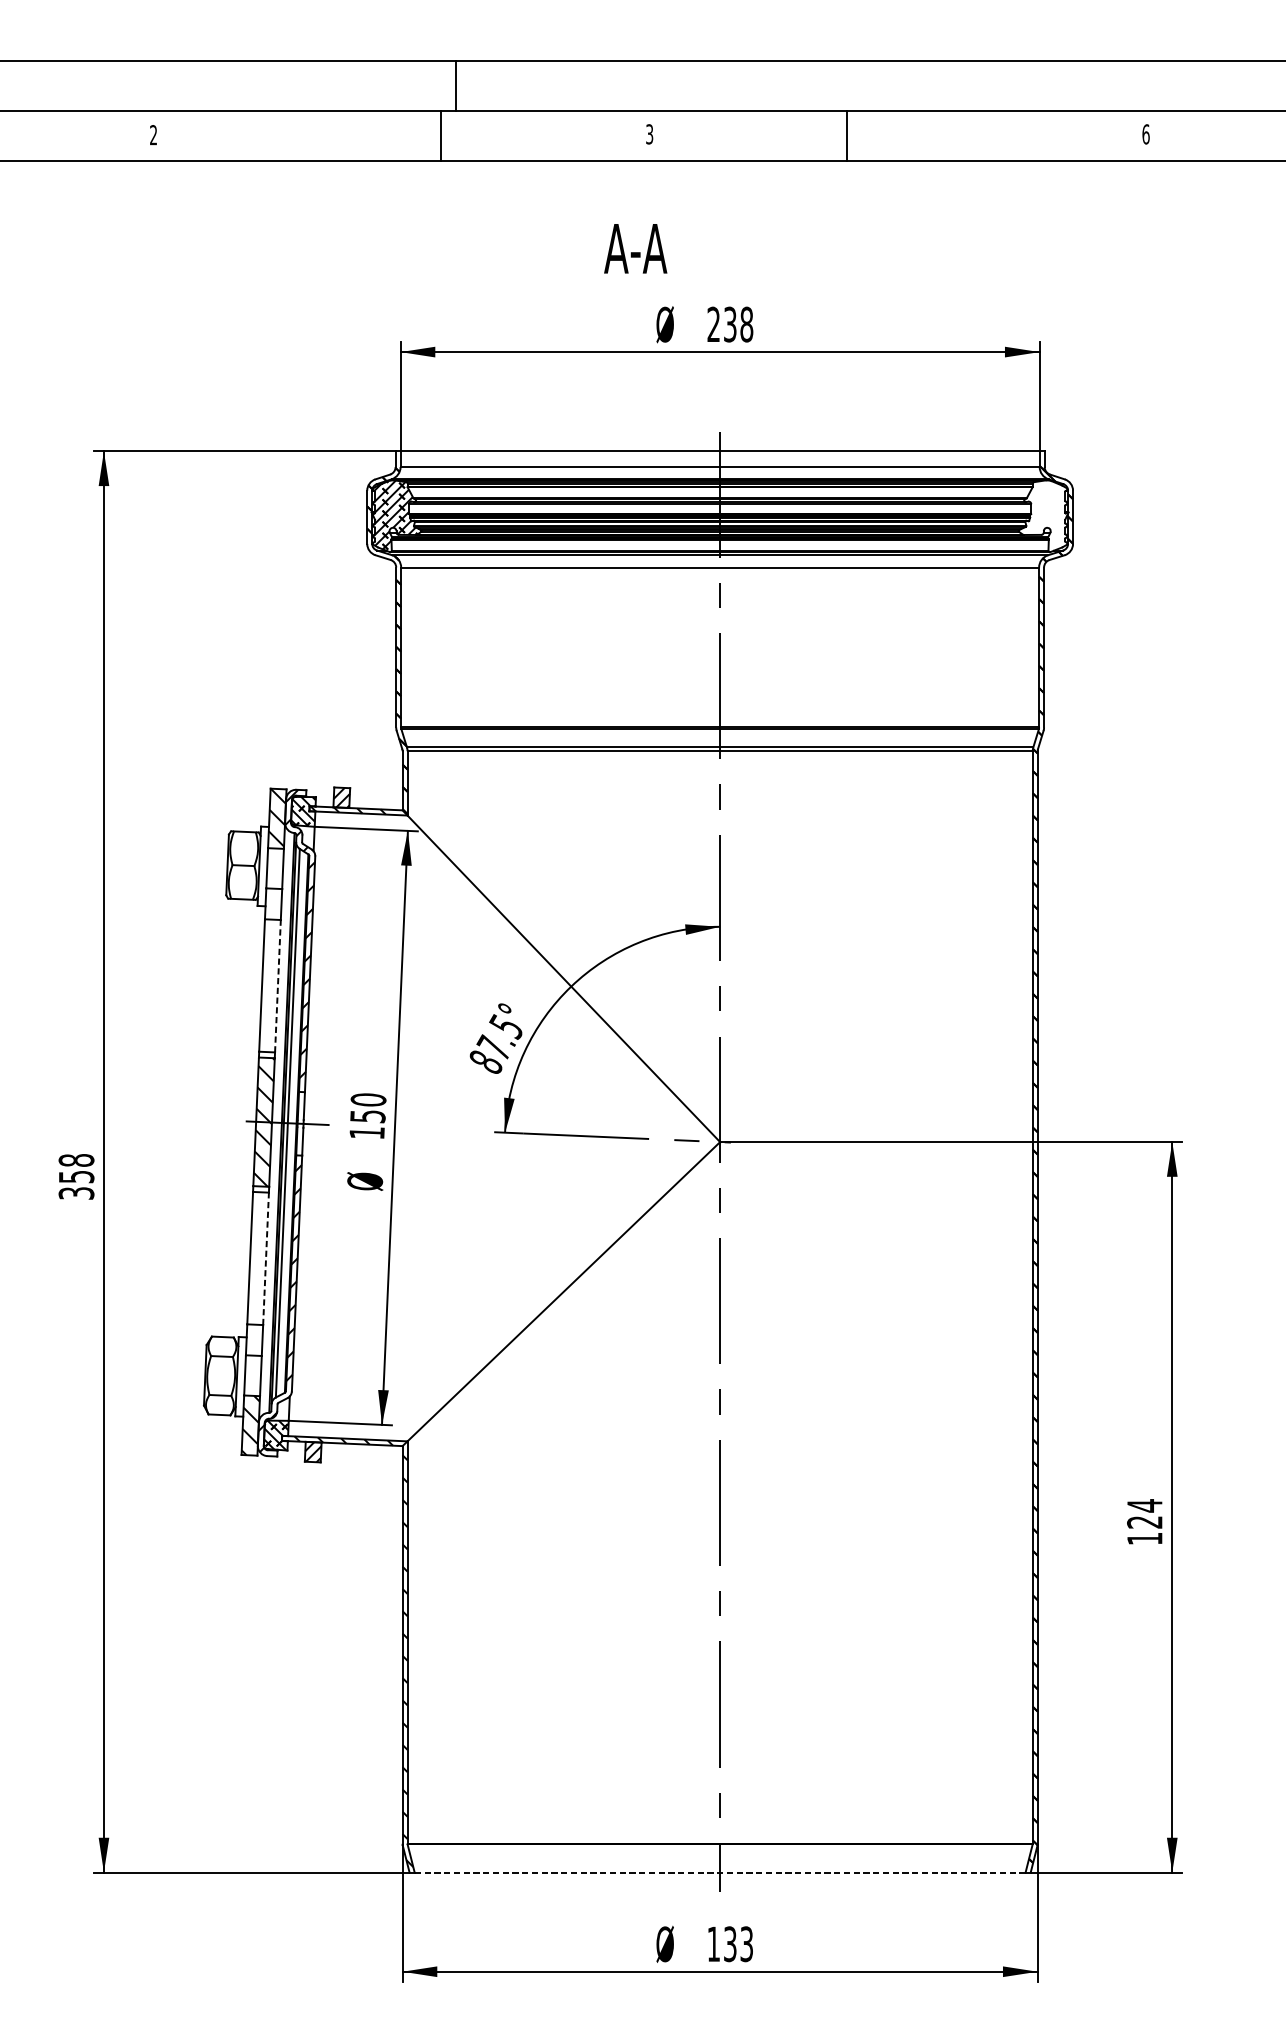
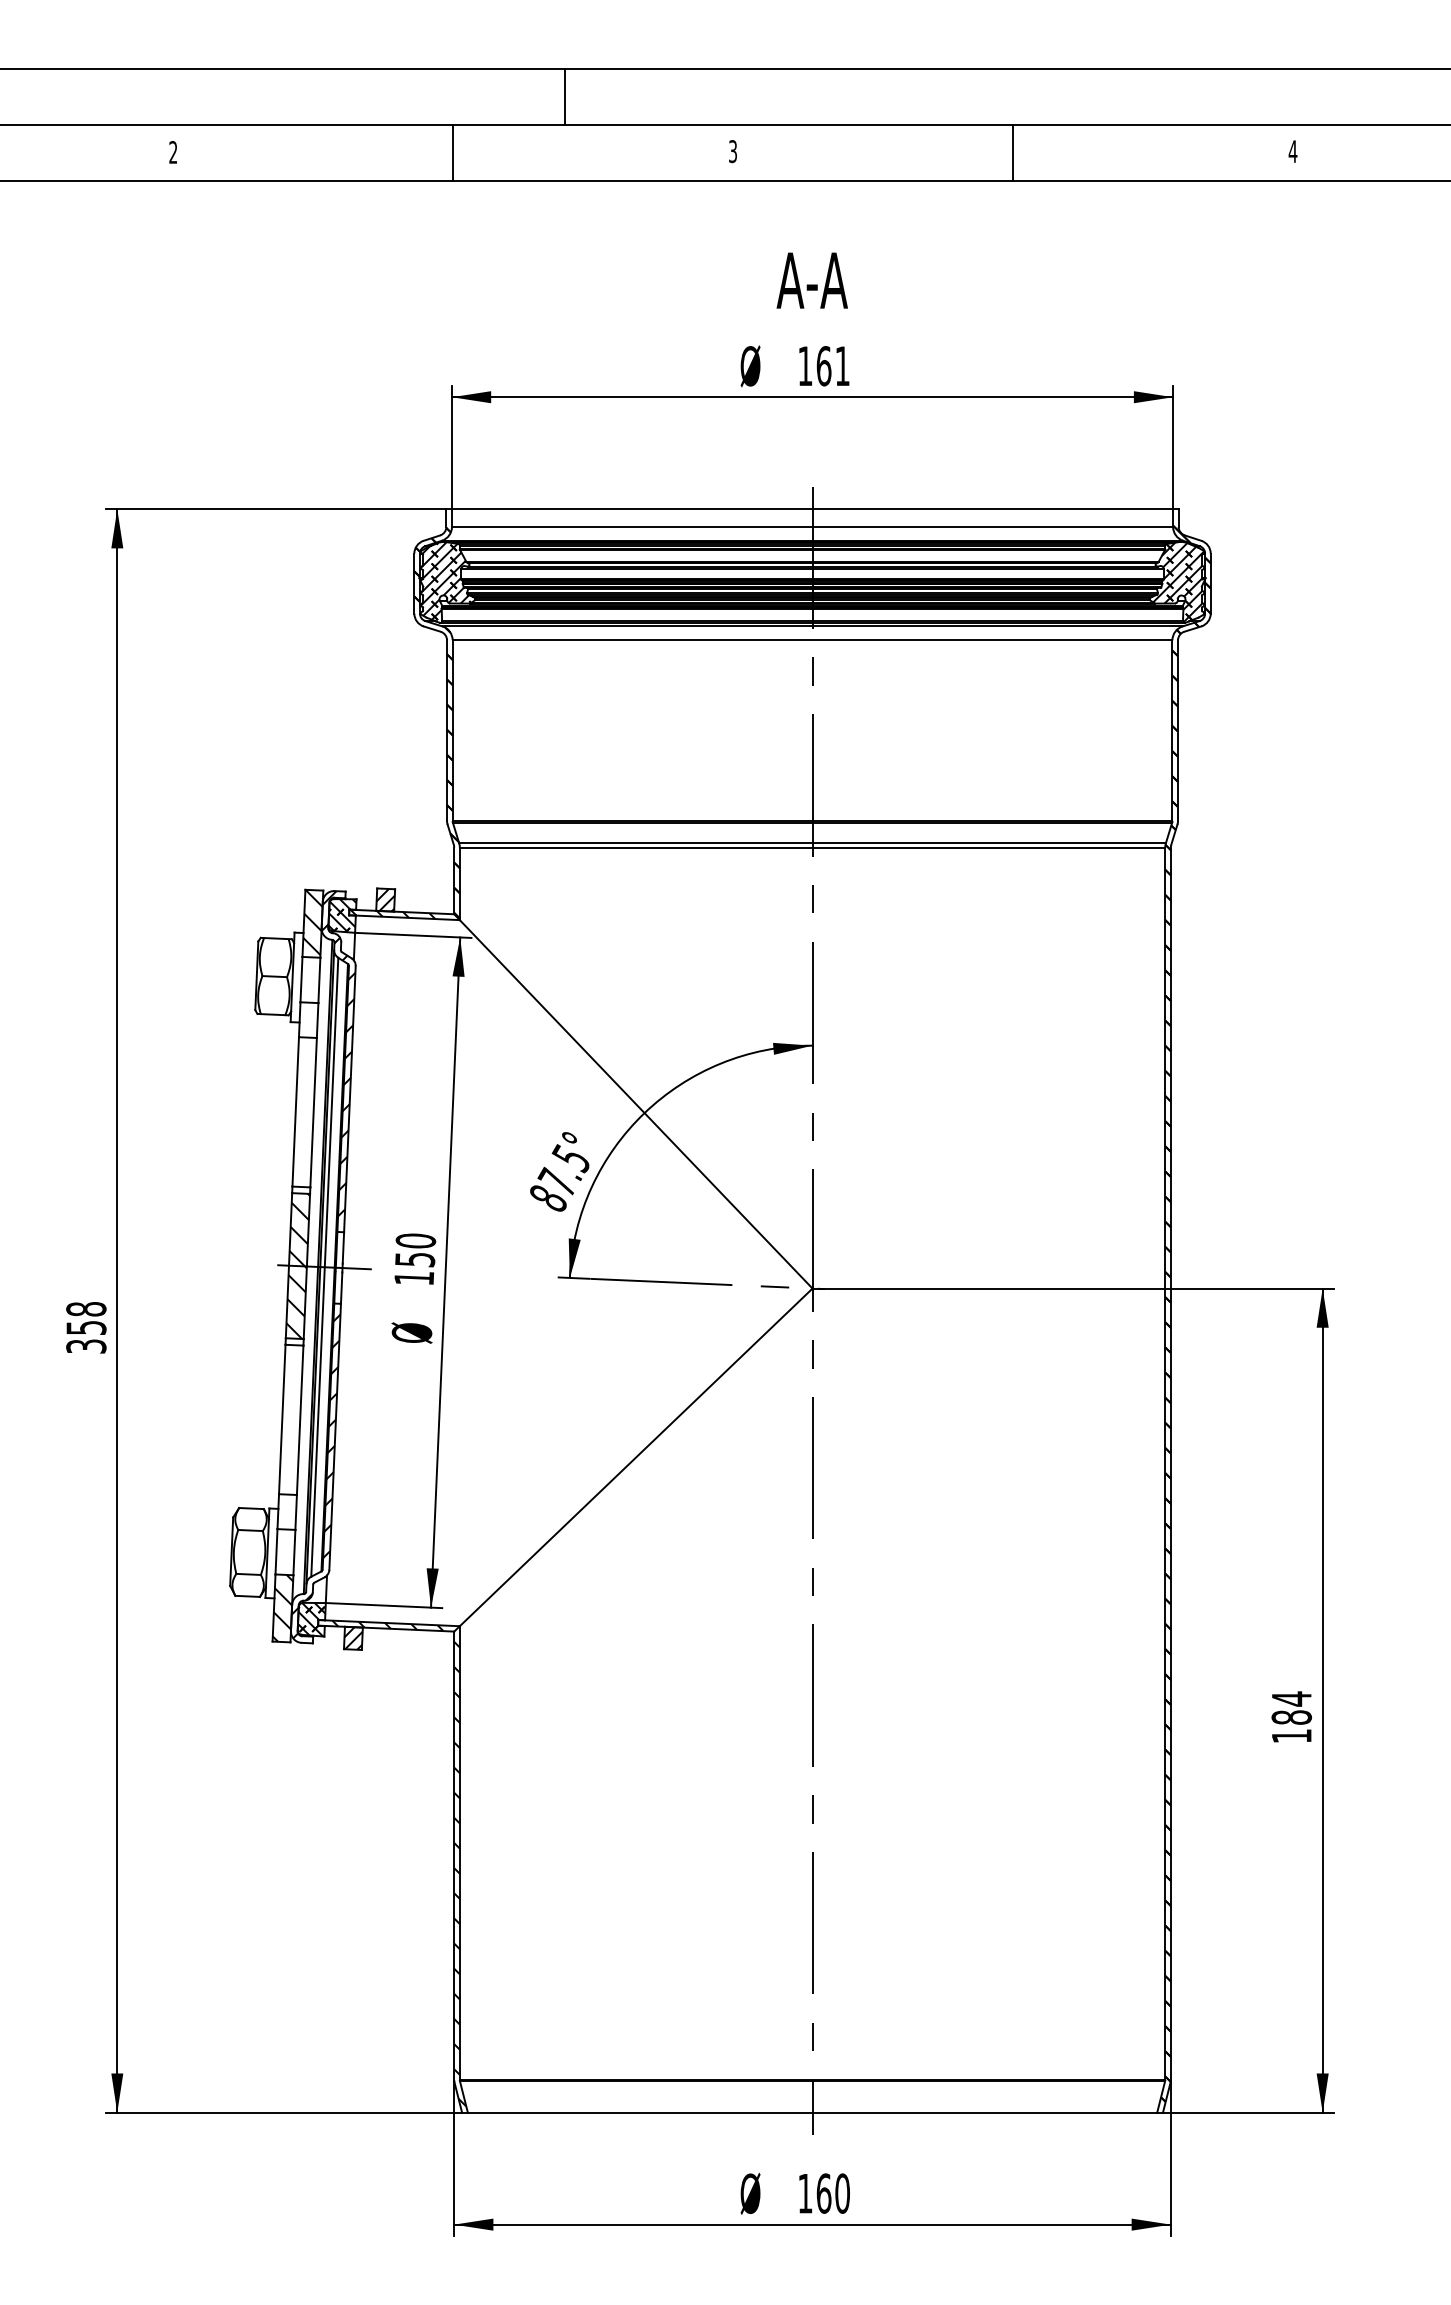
line: (455, 86) -> (564, 97), moved
text: (1145, 134) -> (1292, 151), 6 -> 4
line: (440, 136) -> (452, 153), moved
line: (846, 136) -> (1012, 153), moved
text: (635, 248) -> (811, 280), moved
text: (729, 324) -> (823, 366), 238 -> 161
hatch: (1044, 516) -> (1178, 582), added
line: (277, 986) -> (313, 1112), dashed -> solid
line: (266, 1259) -> (300, 1420), dashed -> solid
text: (1144, 1522) -> (1291, 1717), 124 -> 184
line: (720, 1872) -> (812, 2112), dashed -> solid
text: (737, 1944) -> (832, 2193), 133 -> 160

